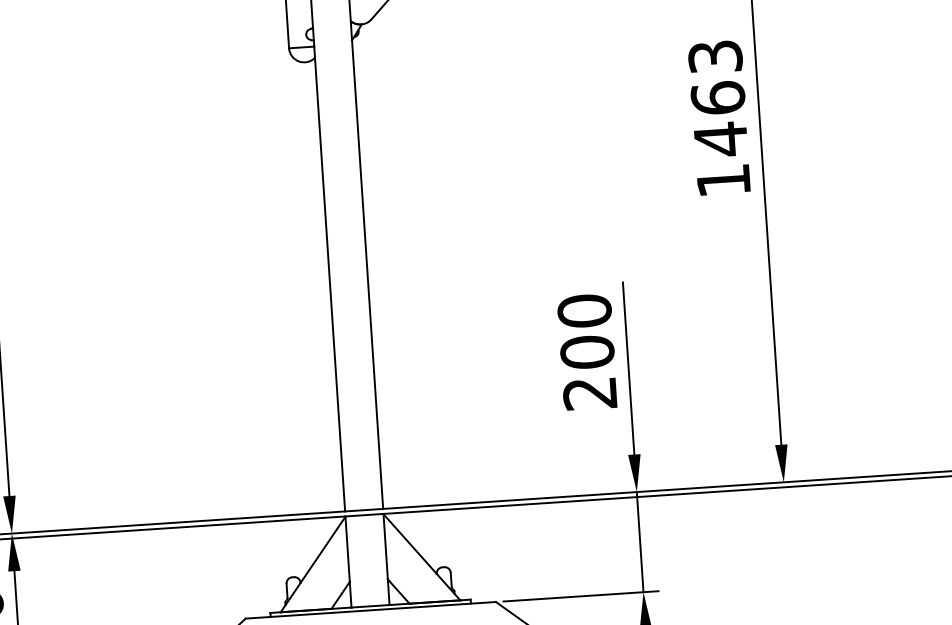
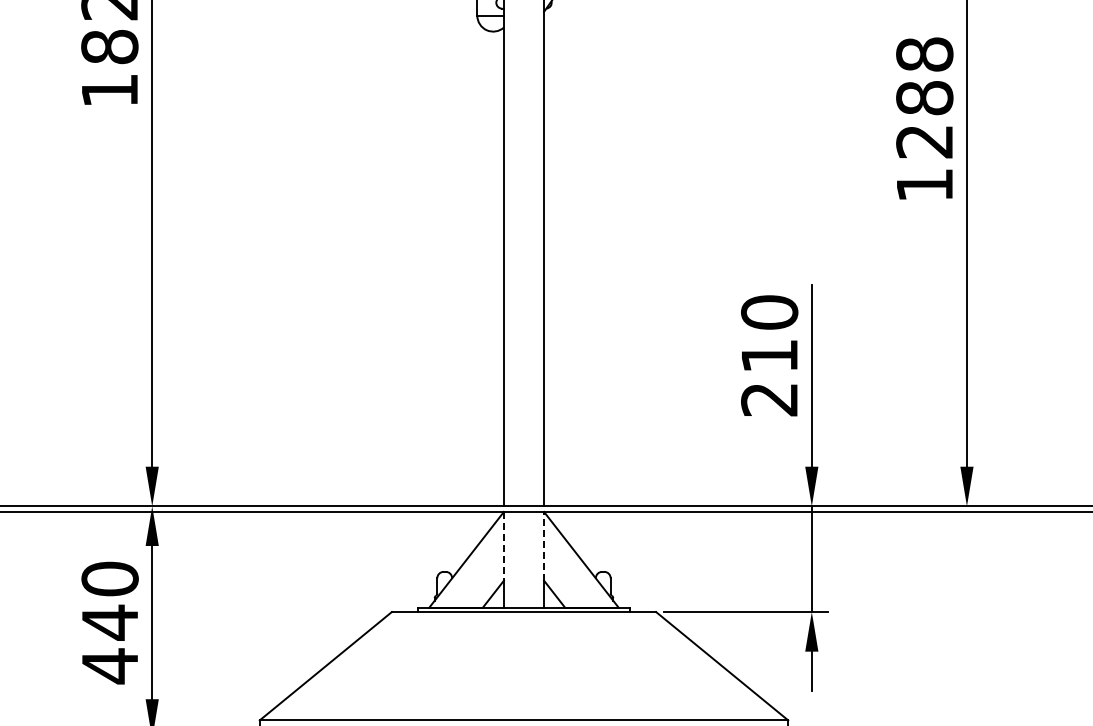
text: (717, 98) -> (924, 98), 1463 -> 1288
text: (587, 351) -> (769, 355), 200 -> 210
line: (386, 545) -> (544, 545), solid -> dashed
line: (347, 549) -> (503, 546), solid -> dashed

